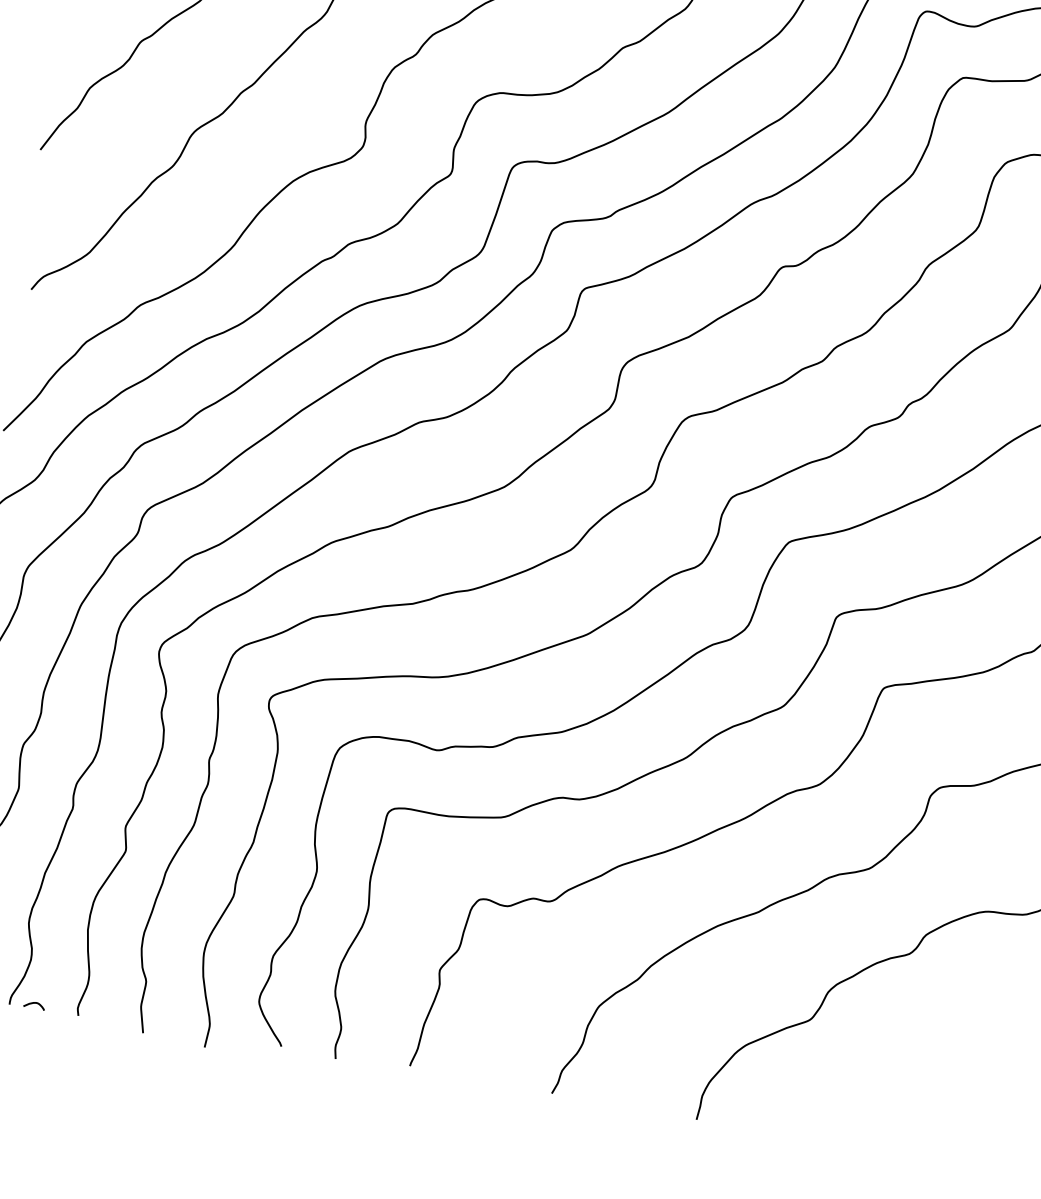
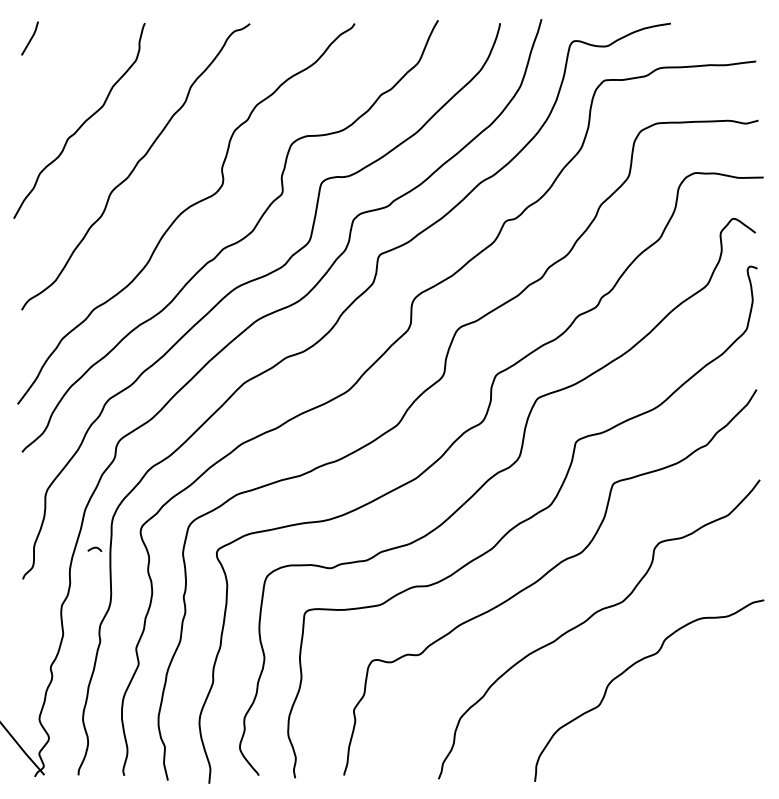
curve: (34, 1003) -> (94, 548), moved

